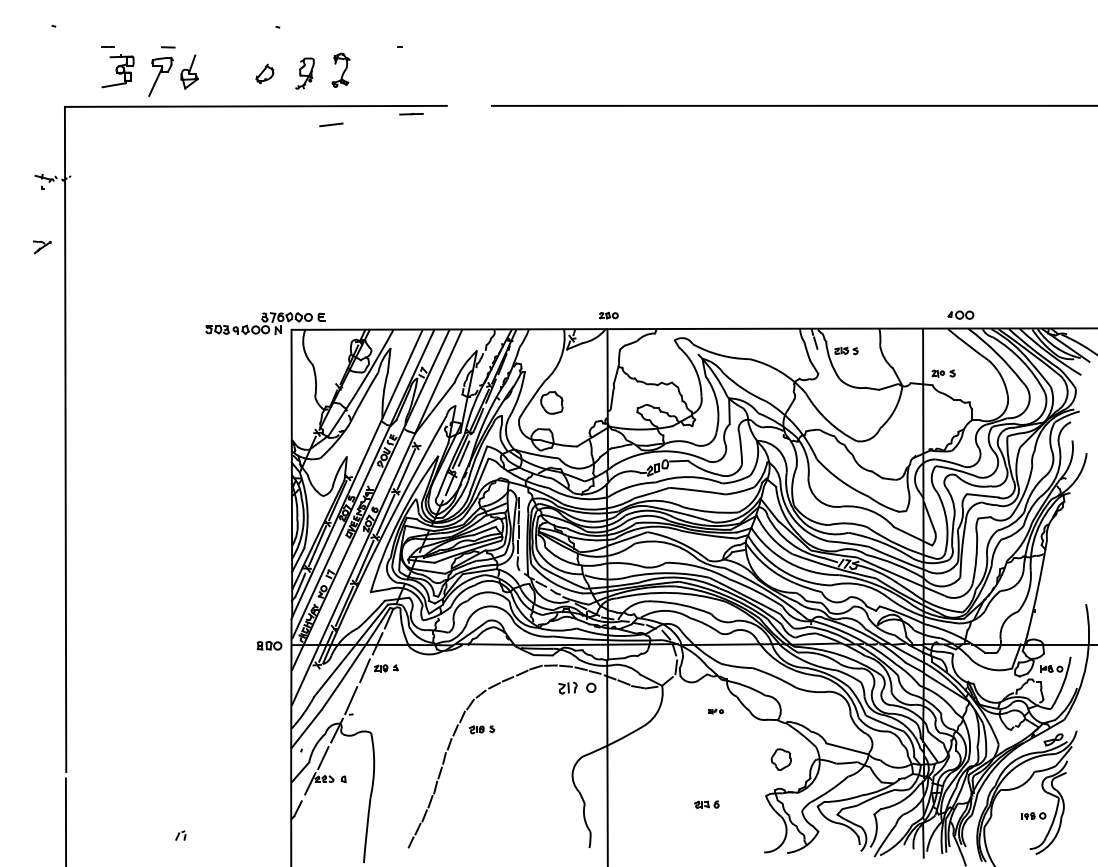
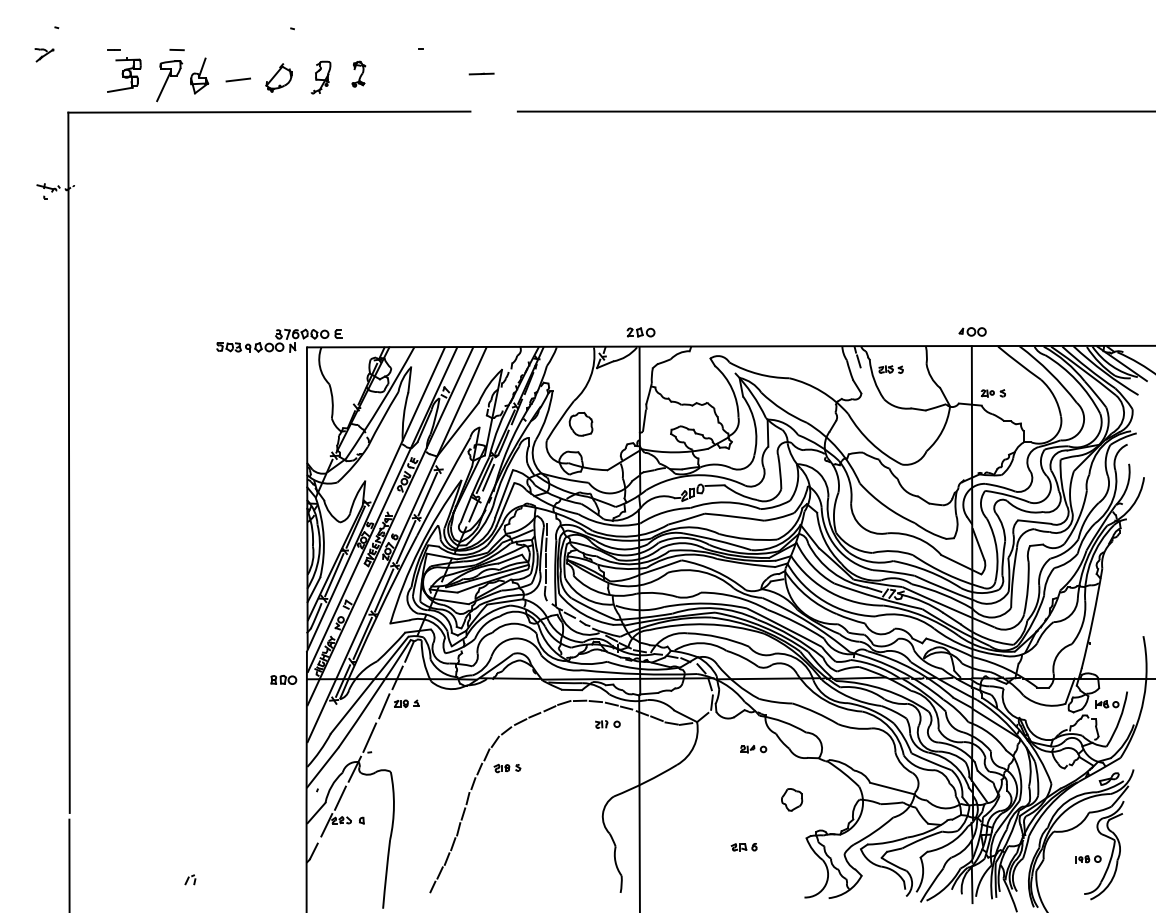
part: (340, 70) -> (358, 74), size x0.71
part: (264, 73) -> (278, 77), size x1.43
line: (411, 114) -> (481, 74), moved
line: (331, 124) -> (238, 79), moved
part: (42, 247) -> (44, 55), moved
part: (960, 314) -> (972, 331), moved
part: (608, 315) -> (640, 332), size x1.43
part: (577, 687) -> (608, 723), size x0.62
part: (715, 711) -> (753, 749), size x1.67
part: (780, 759) -> (791, 799), moved

